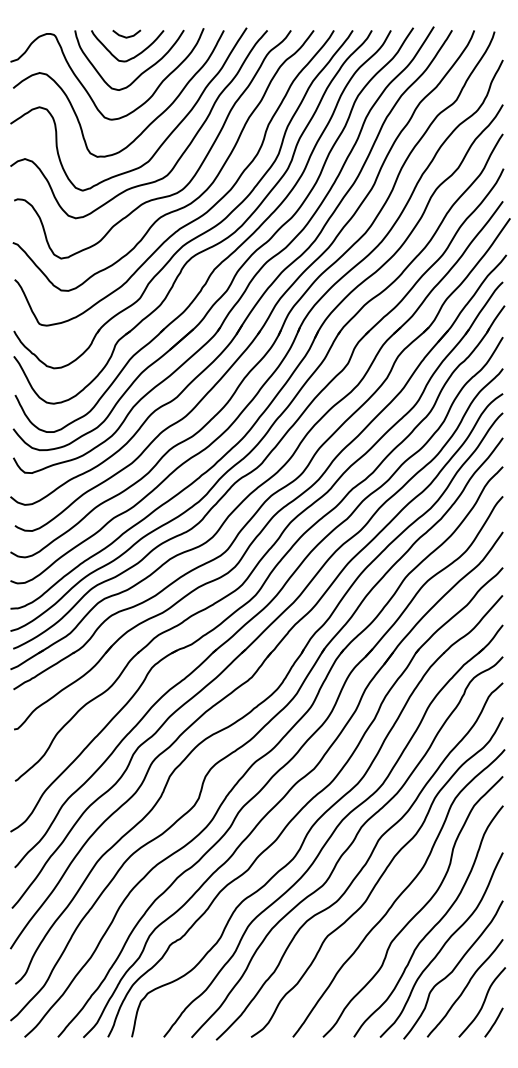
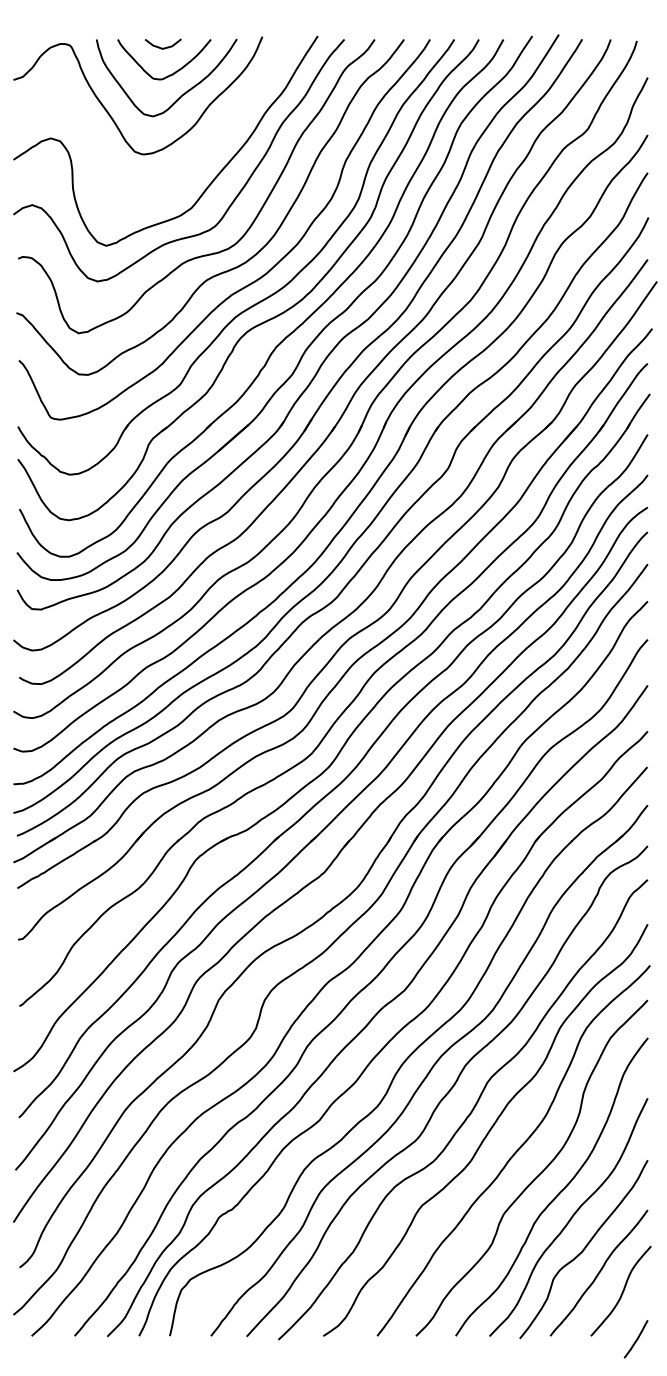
curve: (148, 124) -> (191, 160), removed
curve: (494, 1022) -> (636, 1339), moved

